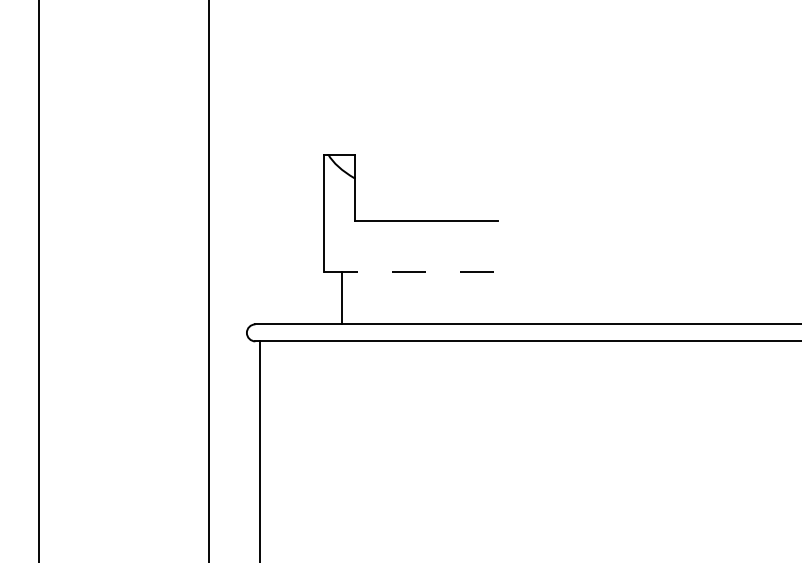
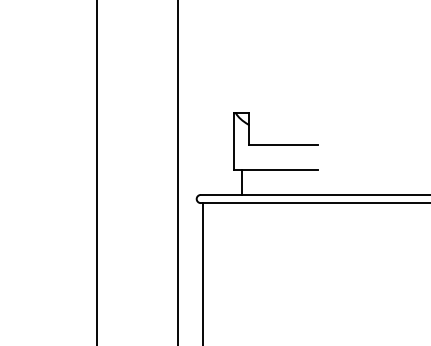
line: (410, 271) -> (275, 169), dashed -> solid

